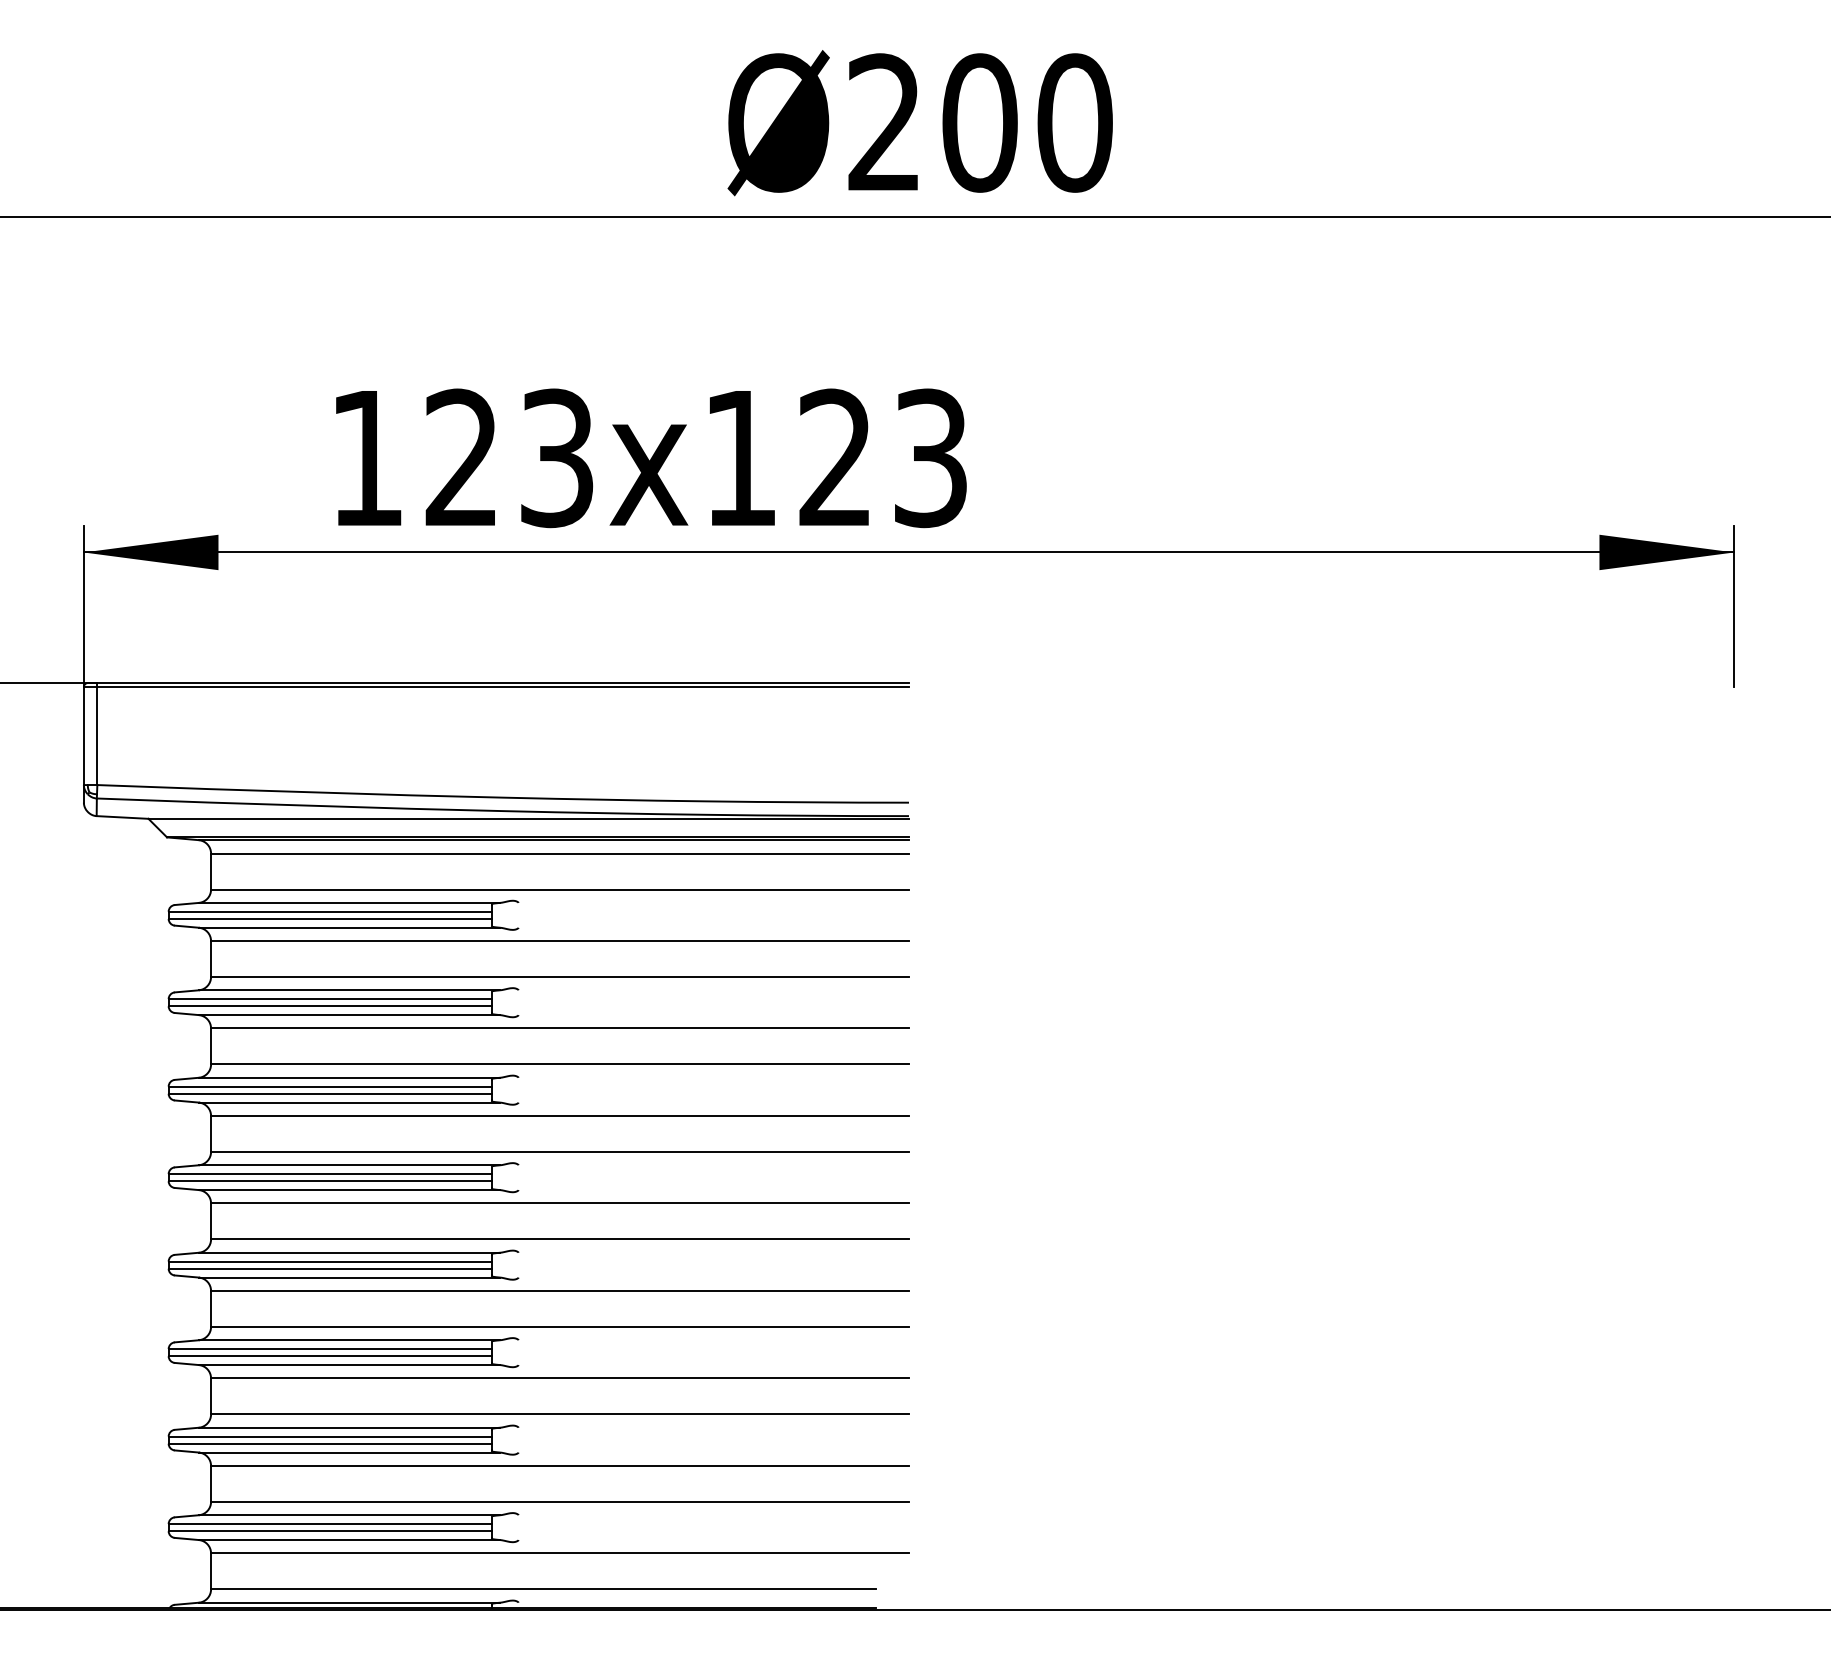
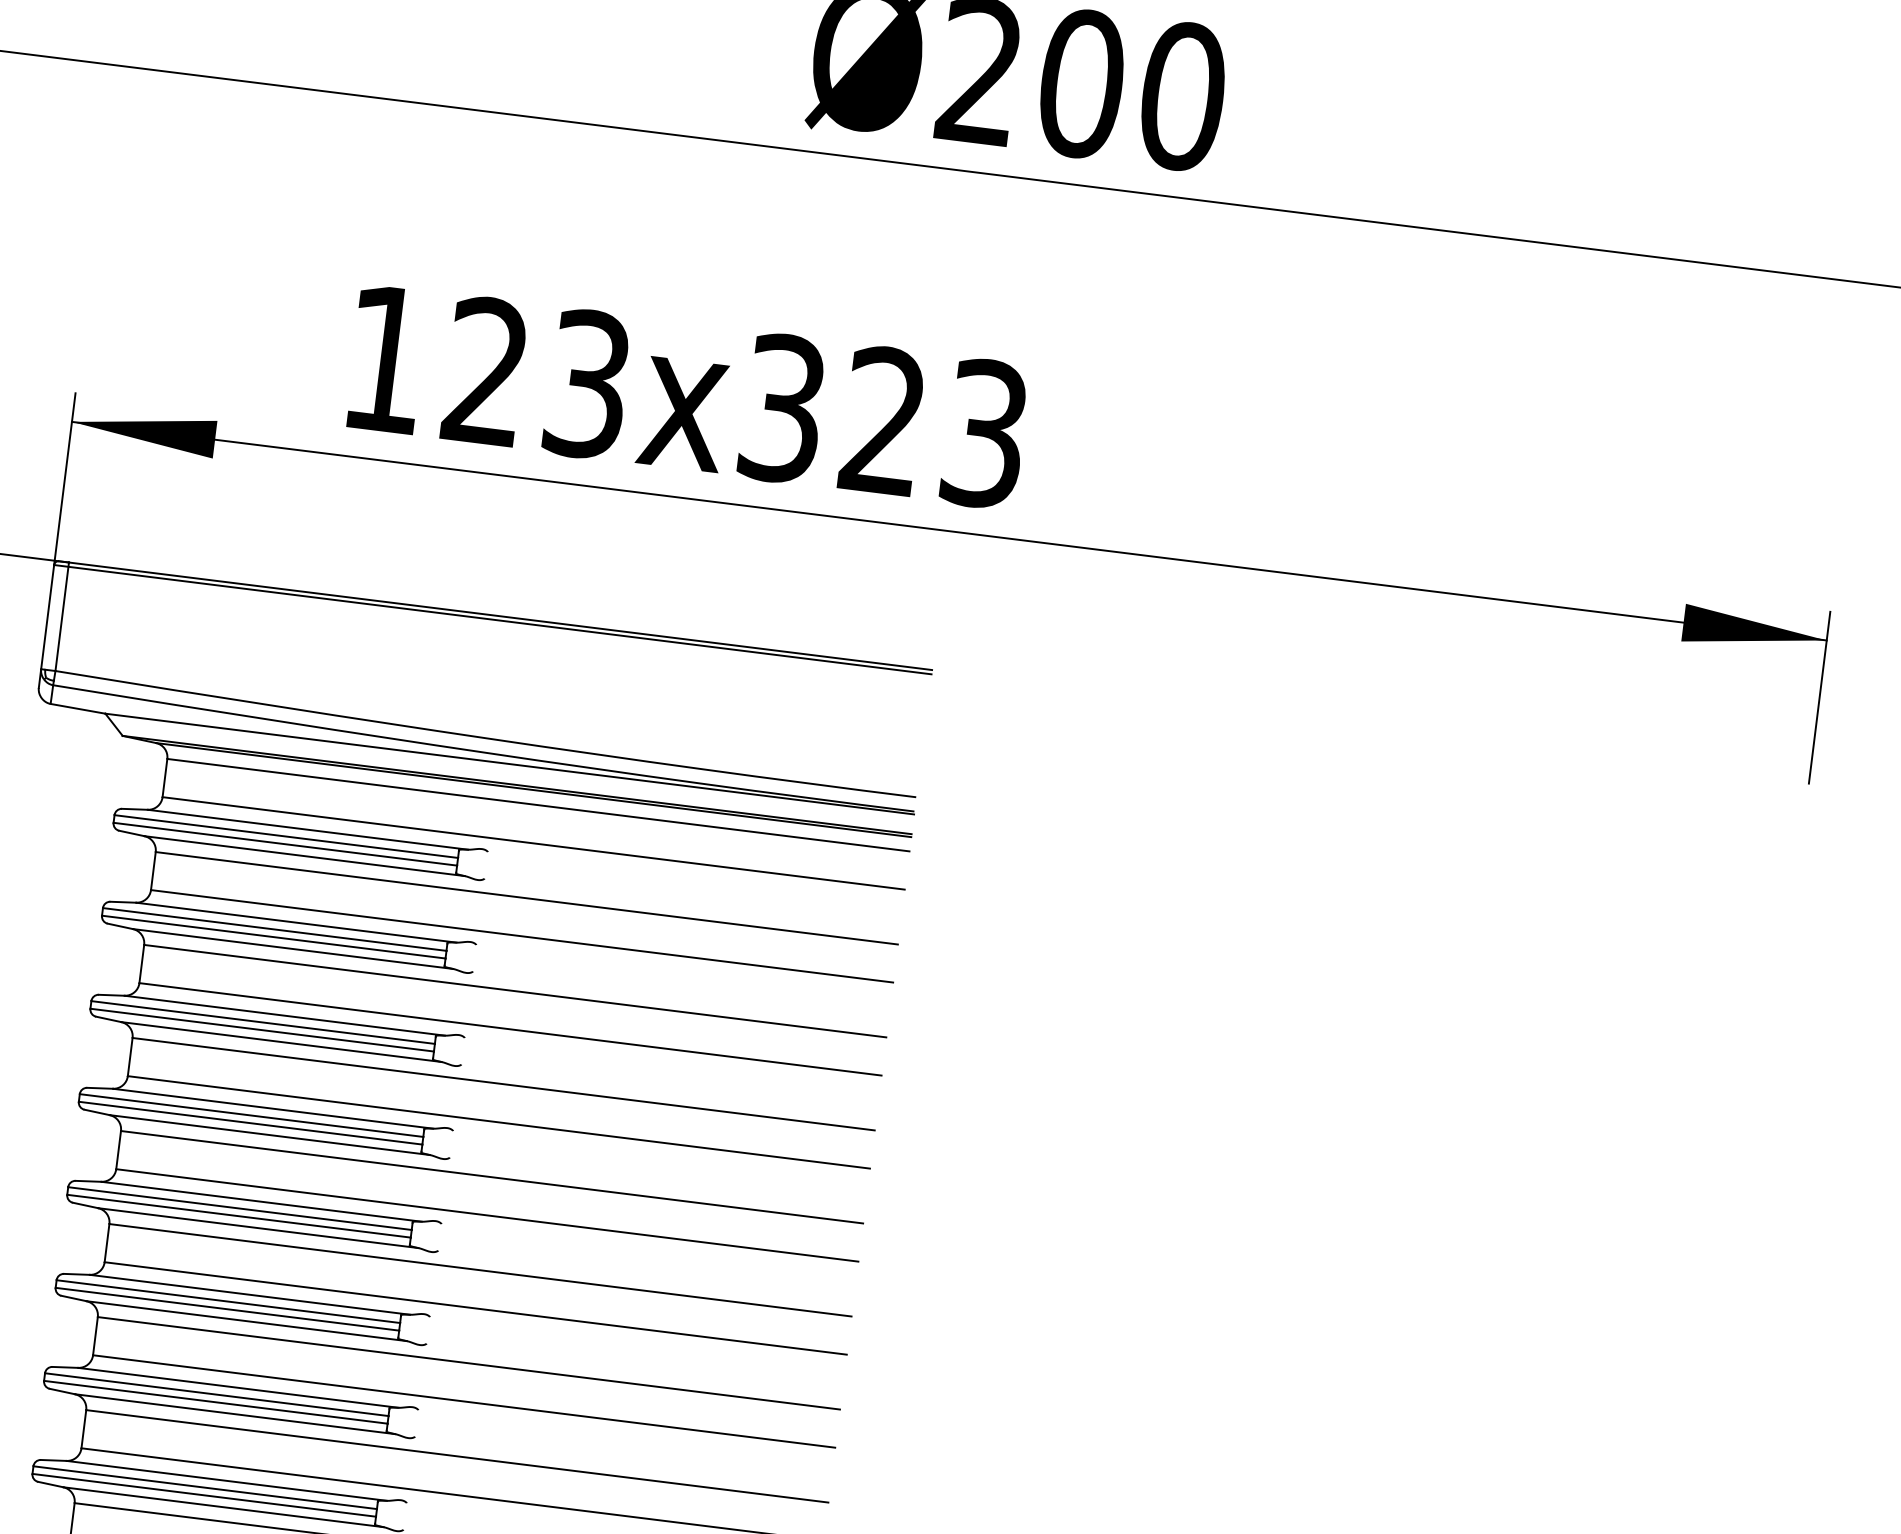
text: (740, 458) -> (782, 408), x123 -> x323

